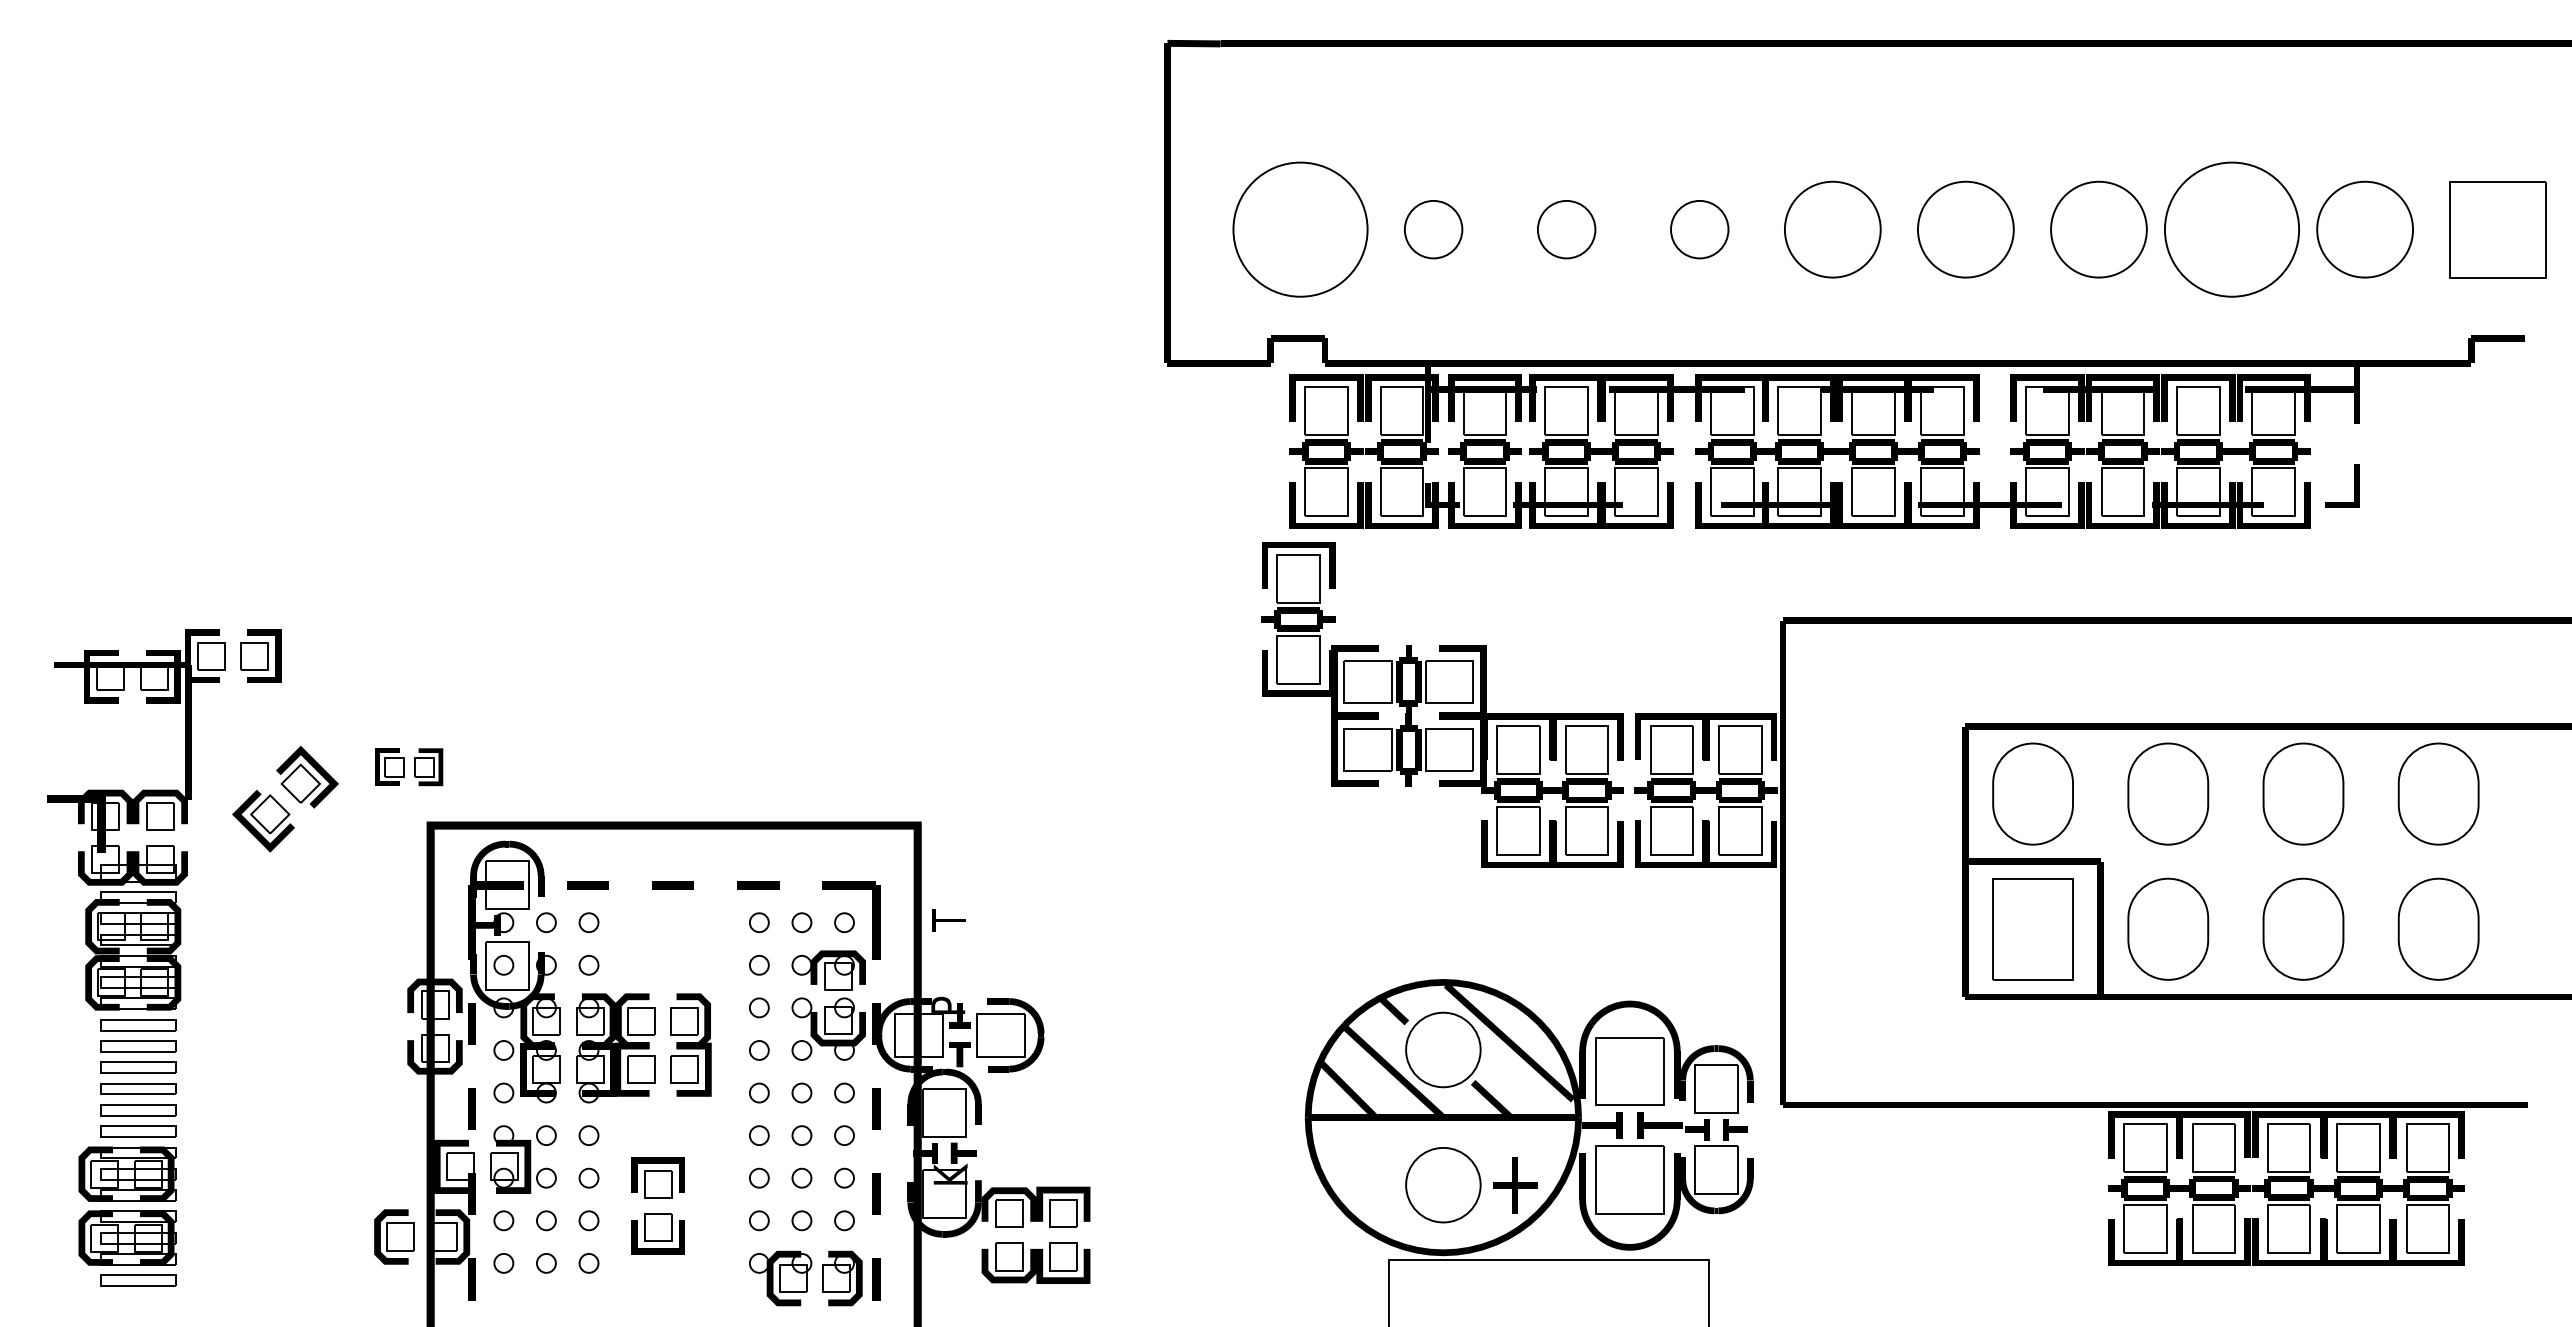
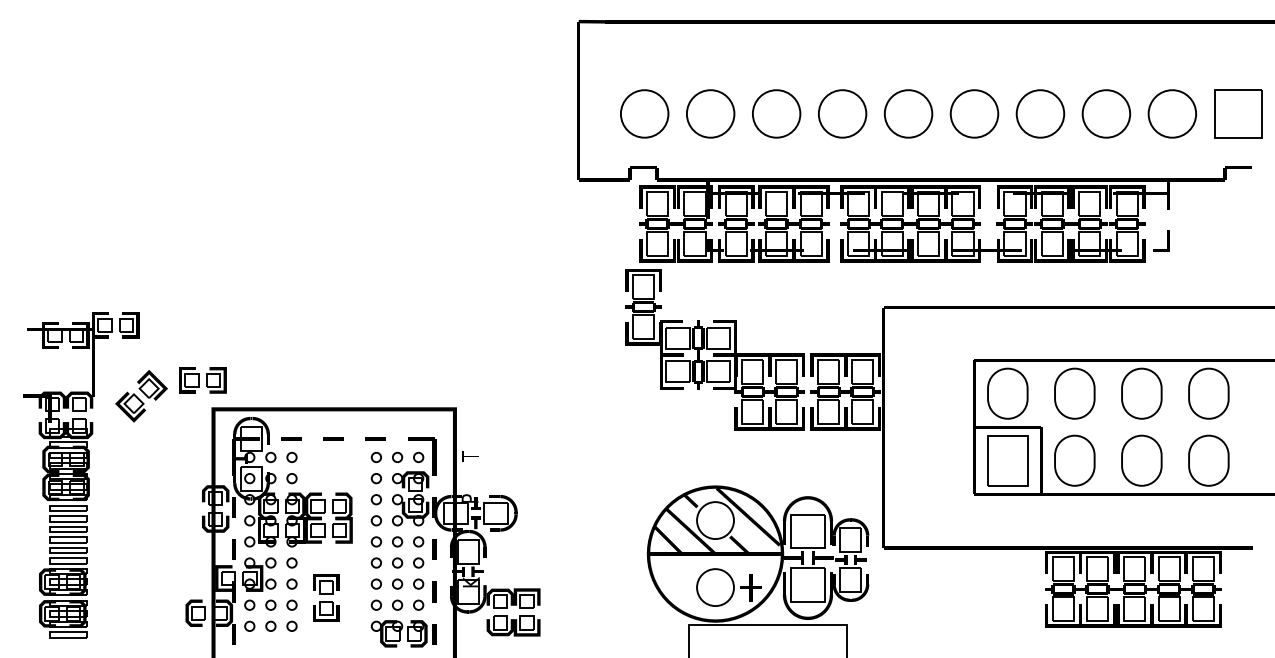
circle: (1300, 228) -> (644, 113), size x0.71
circle: (1433, 228) -> (710, 113), size x1.67
circle: (1566, 228) -> (776, 113), size x1.67
circle: (1699, 228) -> (842, 113), size x1.67
circle: (2232, 228) -> (1106, 113), size x0.71
part: (408, 767) -> (202, 380), size x1.43

